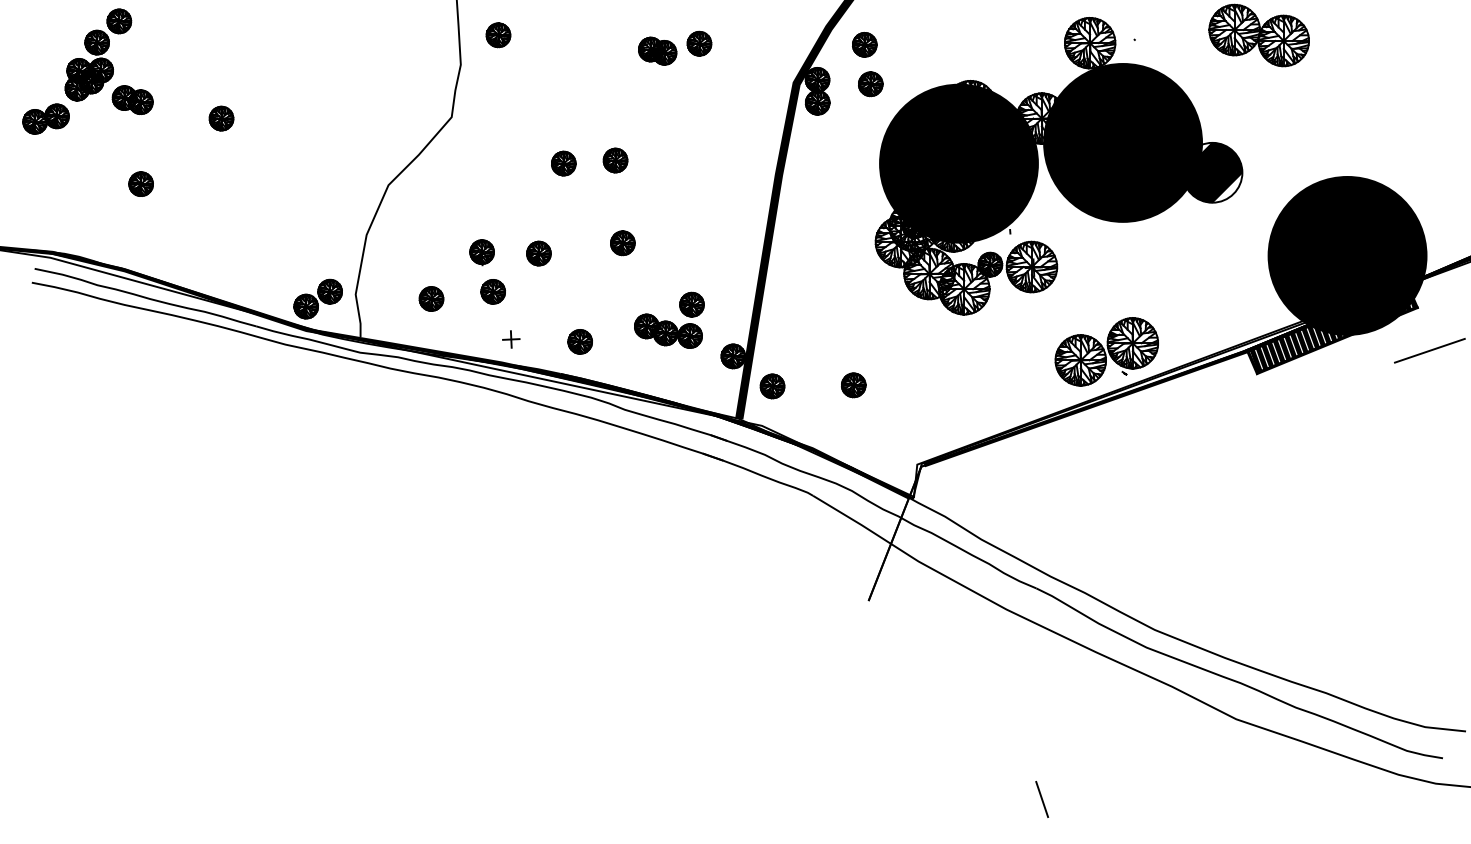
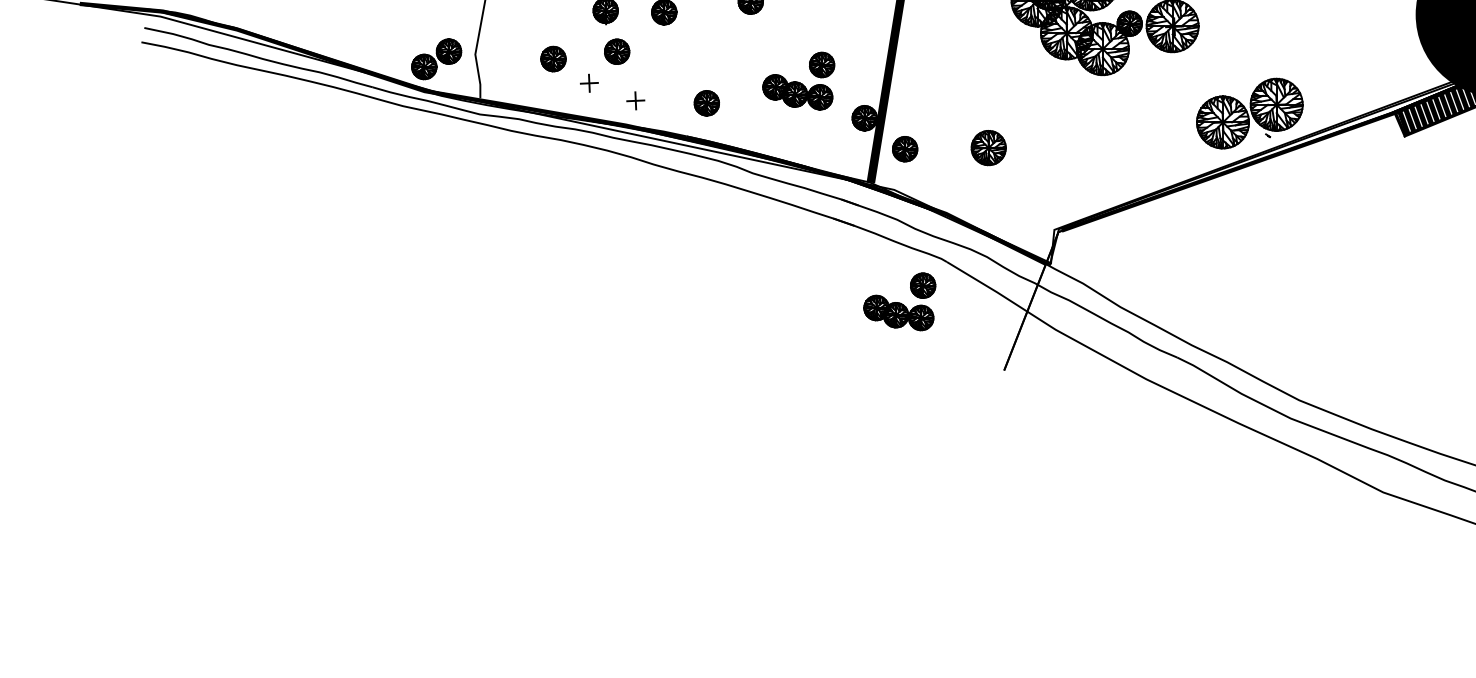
part: (466, 322) -> (589, 83), added
part: (853, 385) -> (988, 148), size x1.4
part: (767, 533) -> (899, 300), added
line: (1042, 799) -> (1183, 575), removed

